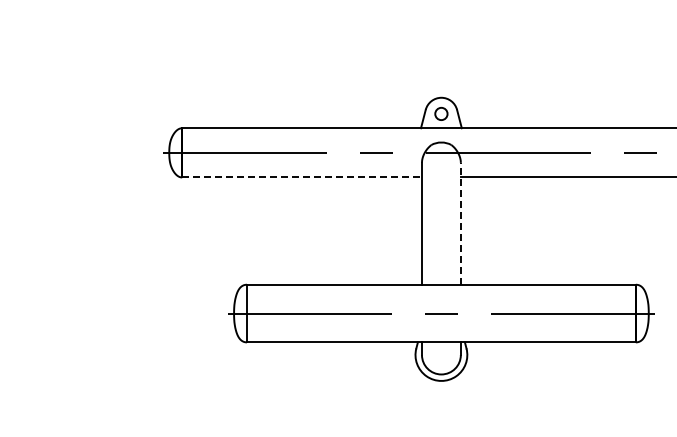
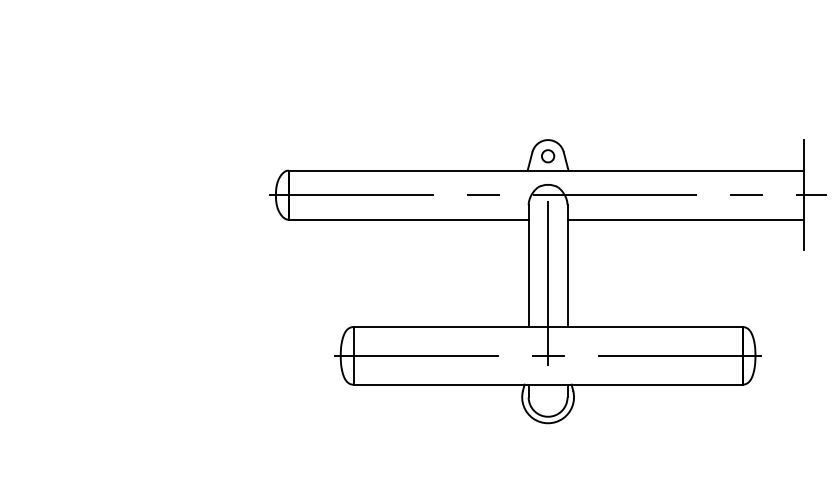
line: (301, 177) -> (408, 219), dashed -> solid
line: (460, 224) -> (567, 266), dashed -> solid
line: (441, 232) -> (548, 274), added

